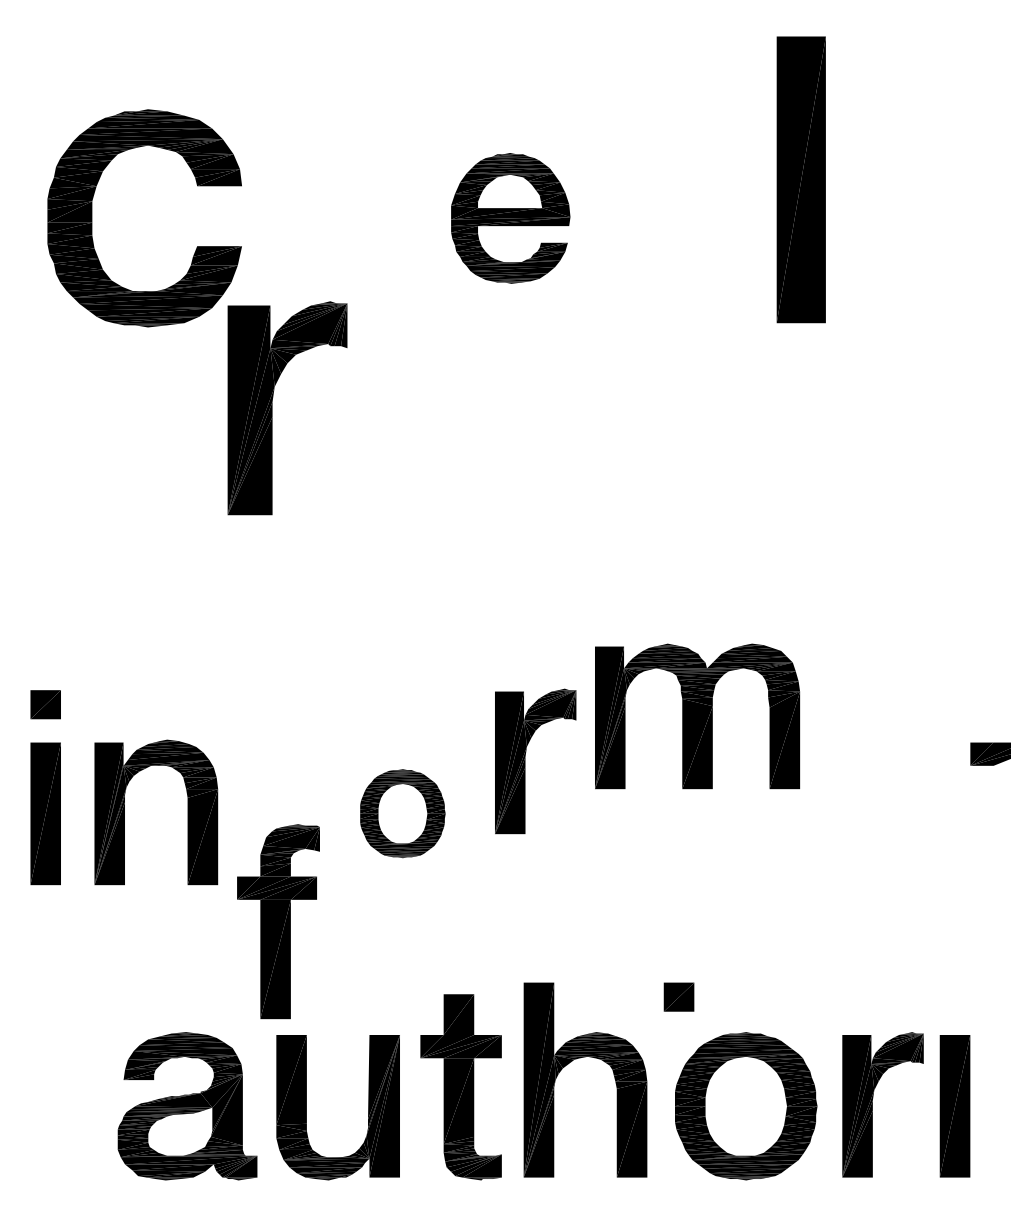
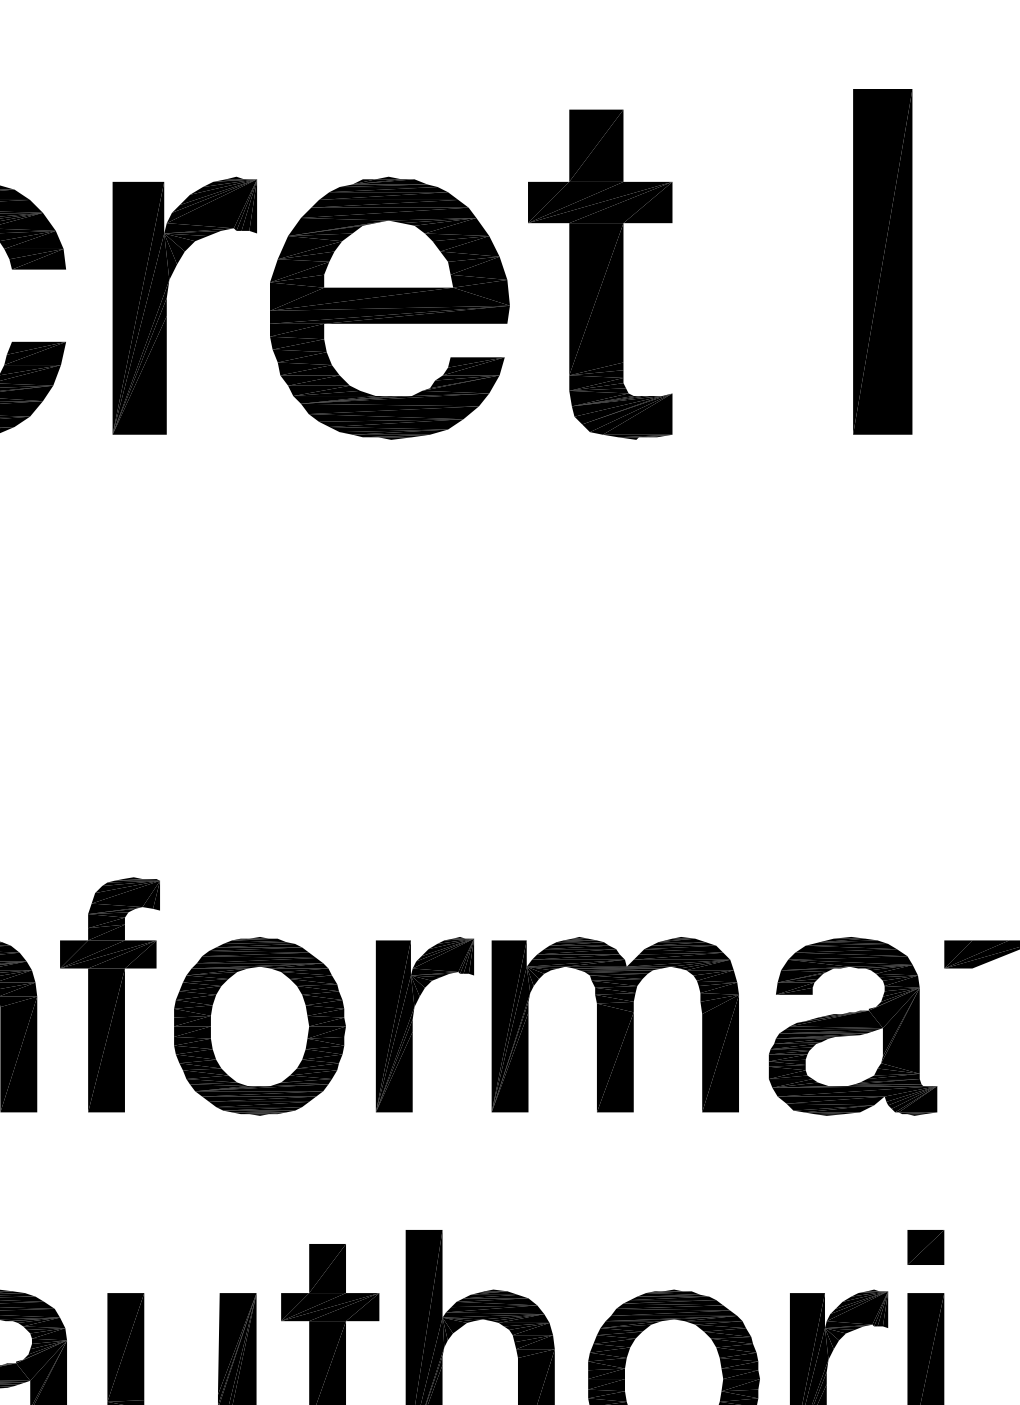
part: (800, 179) -> (881, 261), moved
part: (684, 190) -> (599, 274), added
part: (510, 218) -> (389, 308), size x1.67
part: (272, 408) -> (166, 306), moved
part: (697, 716) -> (615, 1024), moved
part: (525, 761) -> (412, 1024), moved
part: (402, 813) -> (259, 1025), size x1.67
part: (894, 813) -> (852, 1025), added
part: (278, 921) -> (110, 994), moved
part: (678, 996) -> (925, 1246), moved

